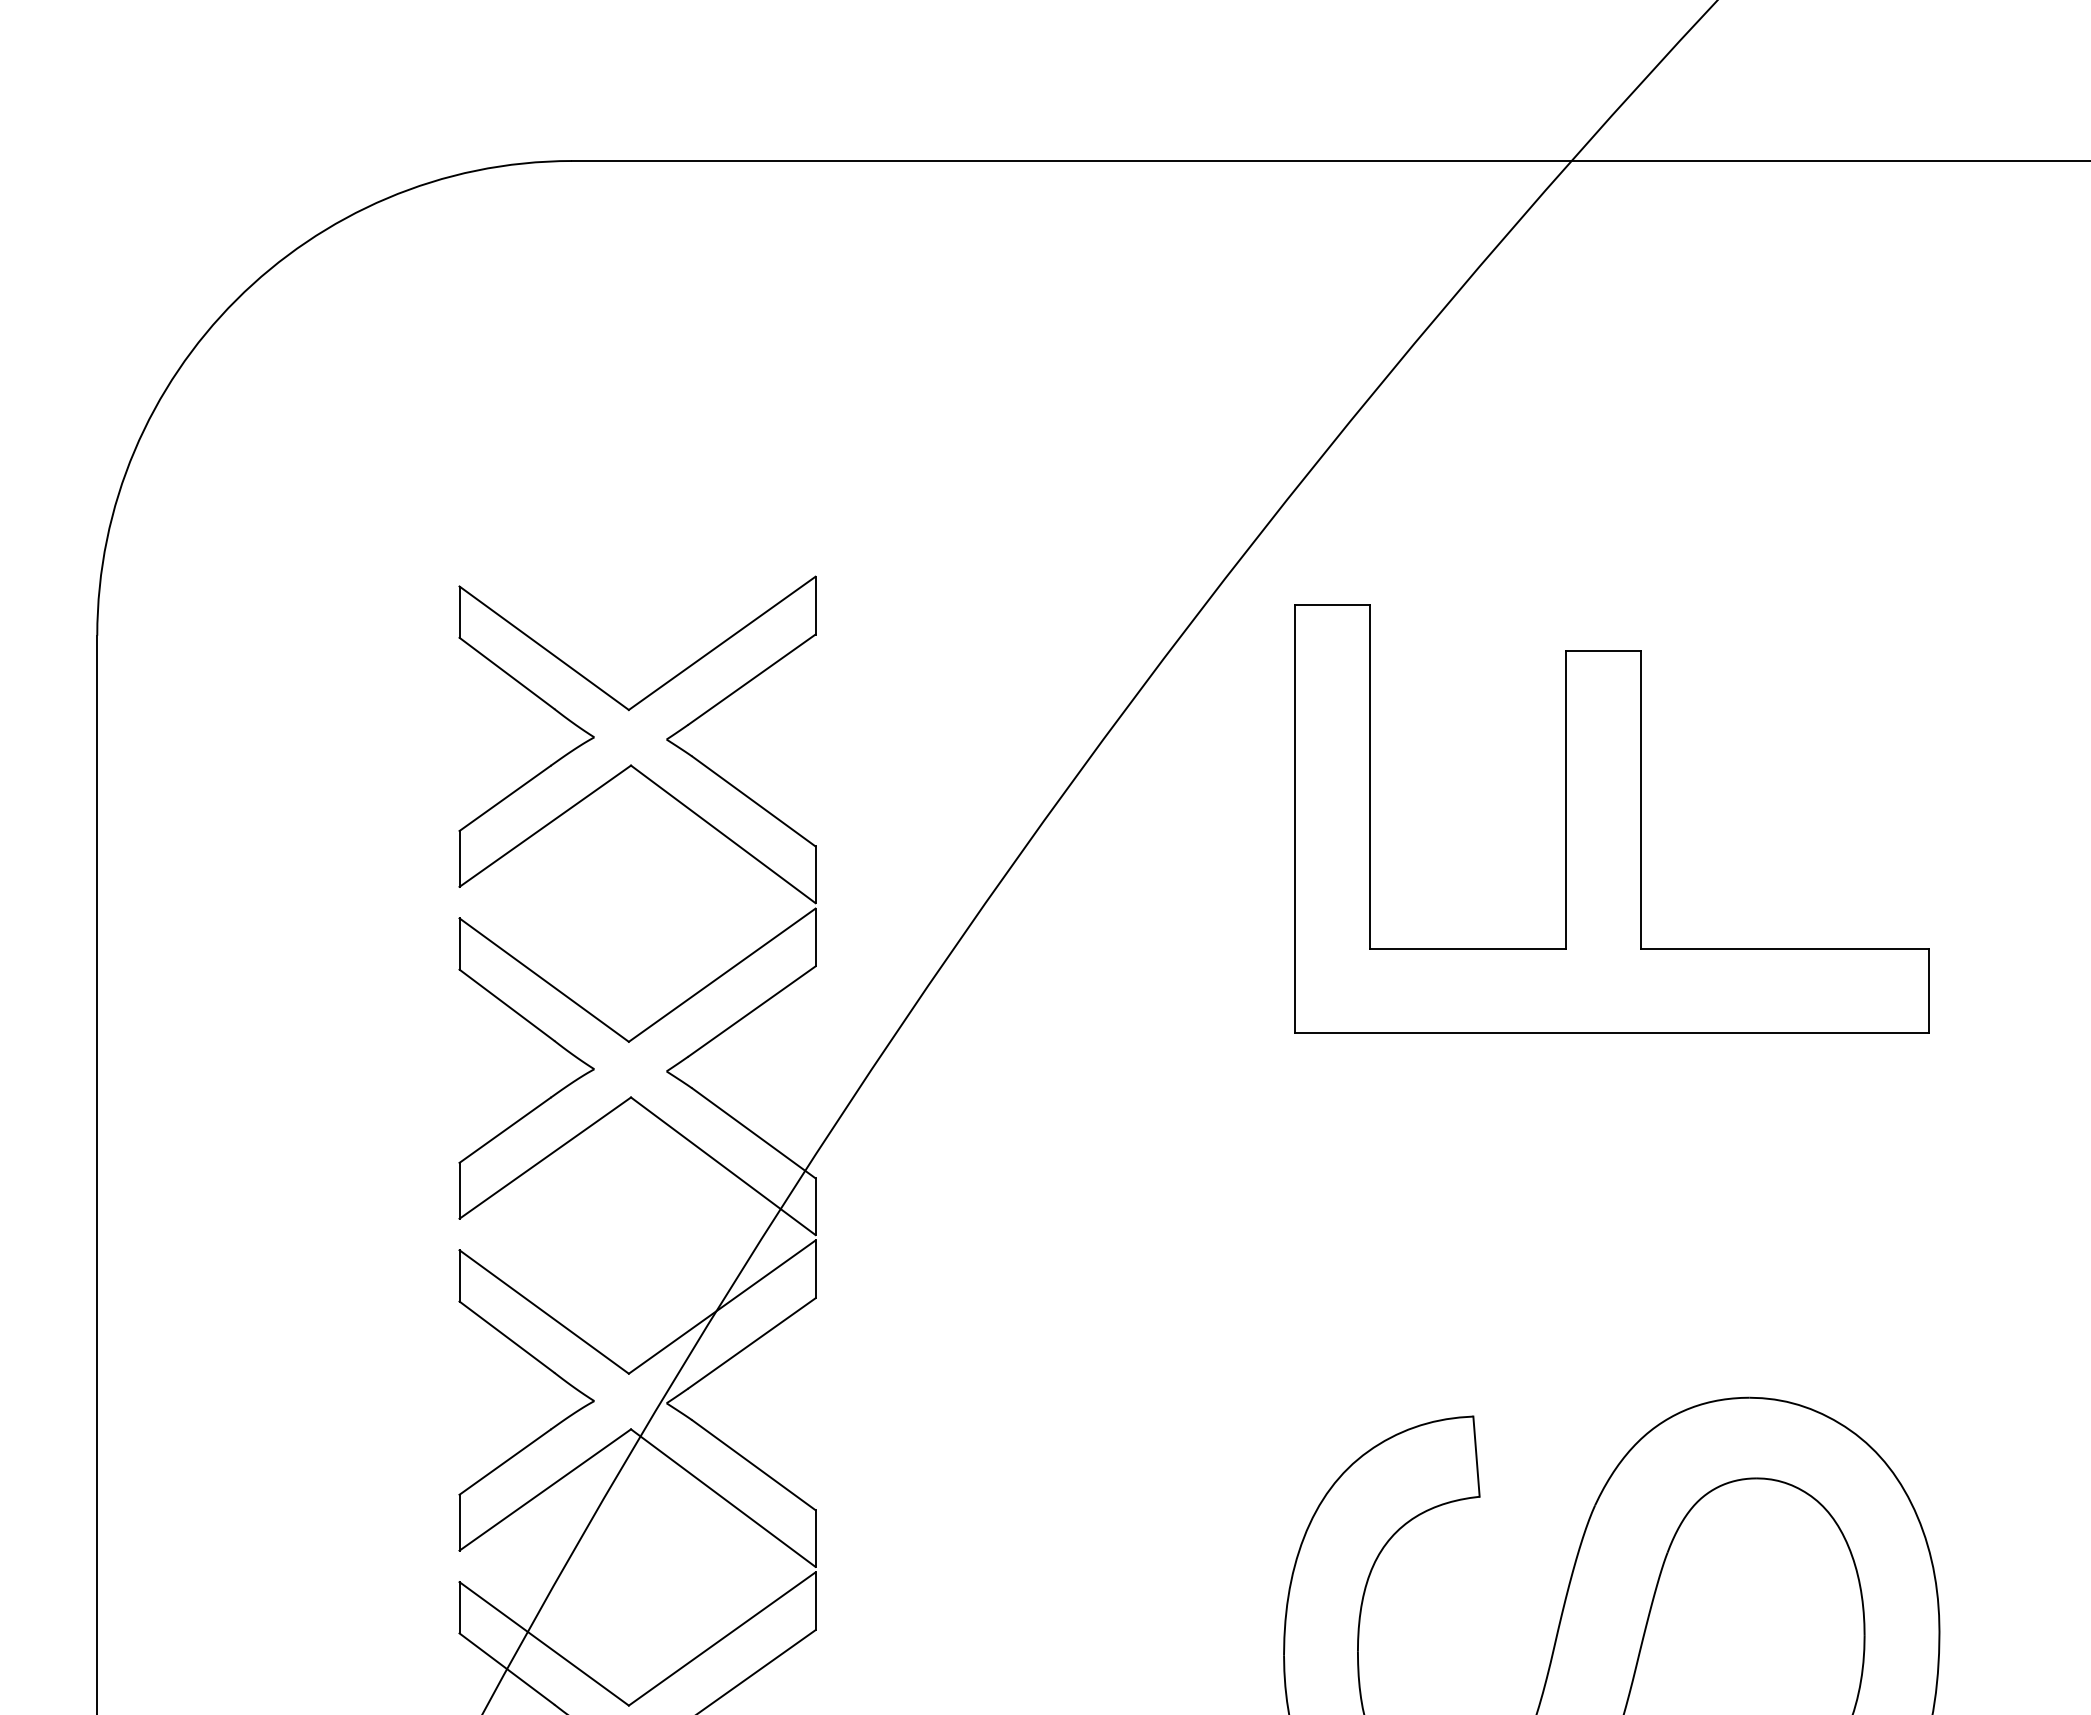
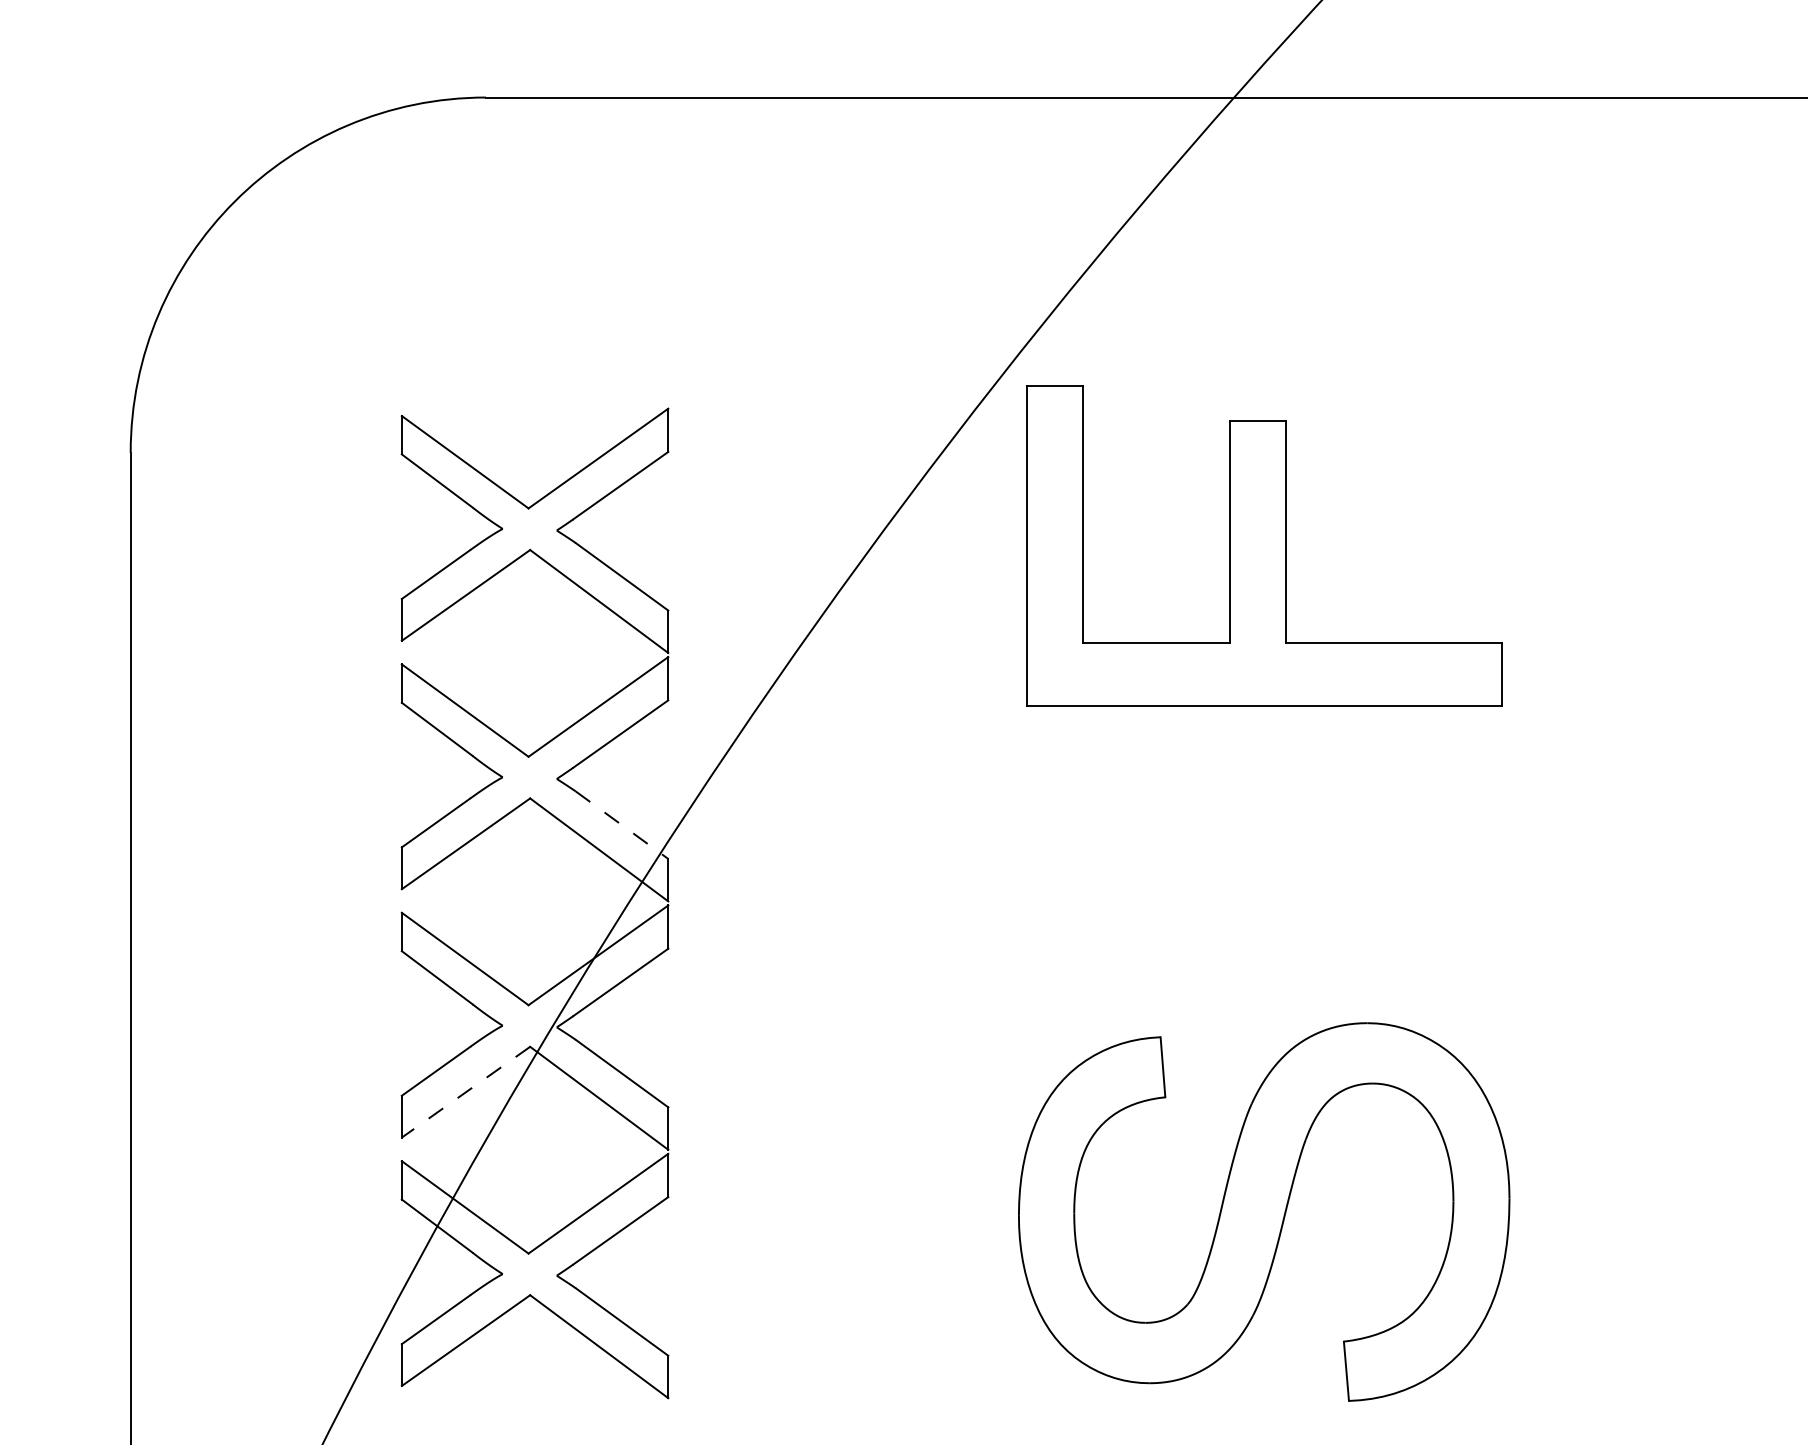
part: (1612, 818) -> (1264, 545), moved
line: (754, 1133) -> (622, 825), solid -> dashed
line: (545, 1490) -> (466, 1092), solid -> dashed

